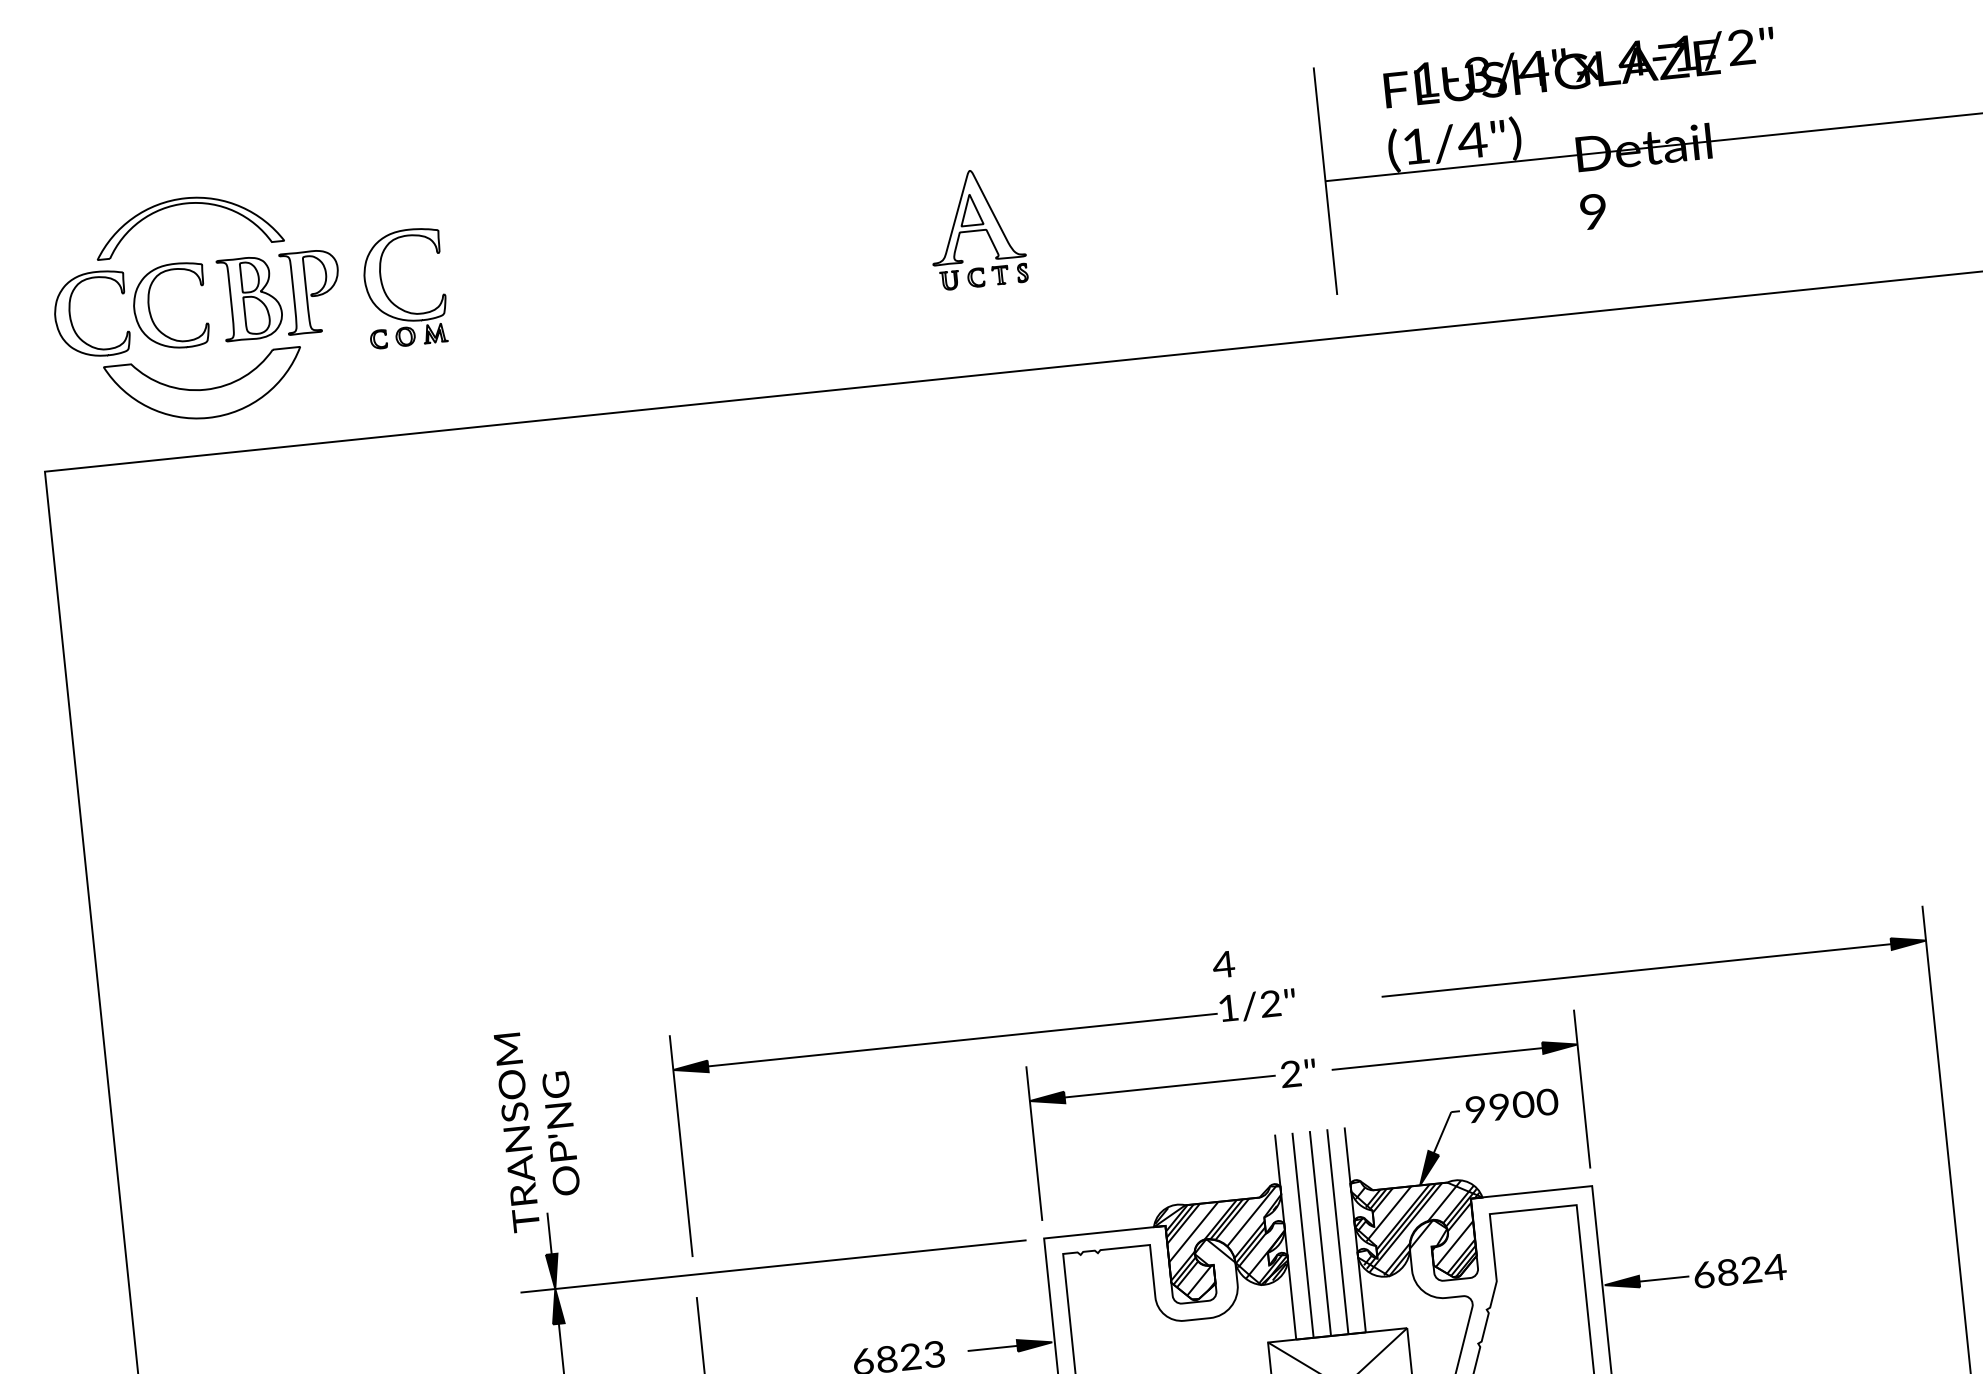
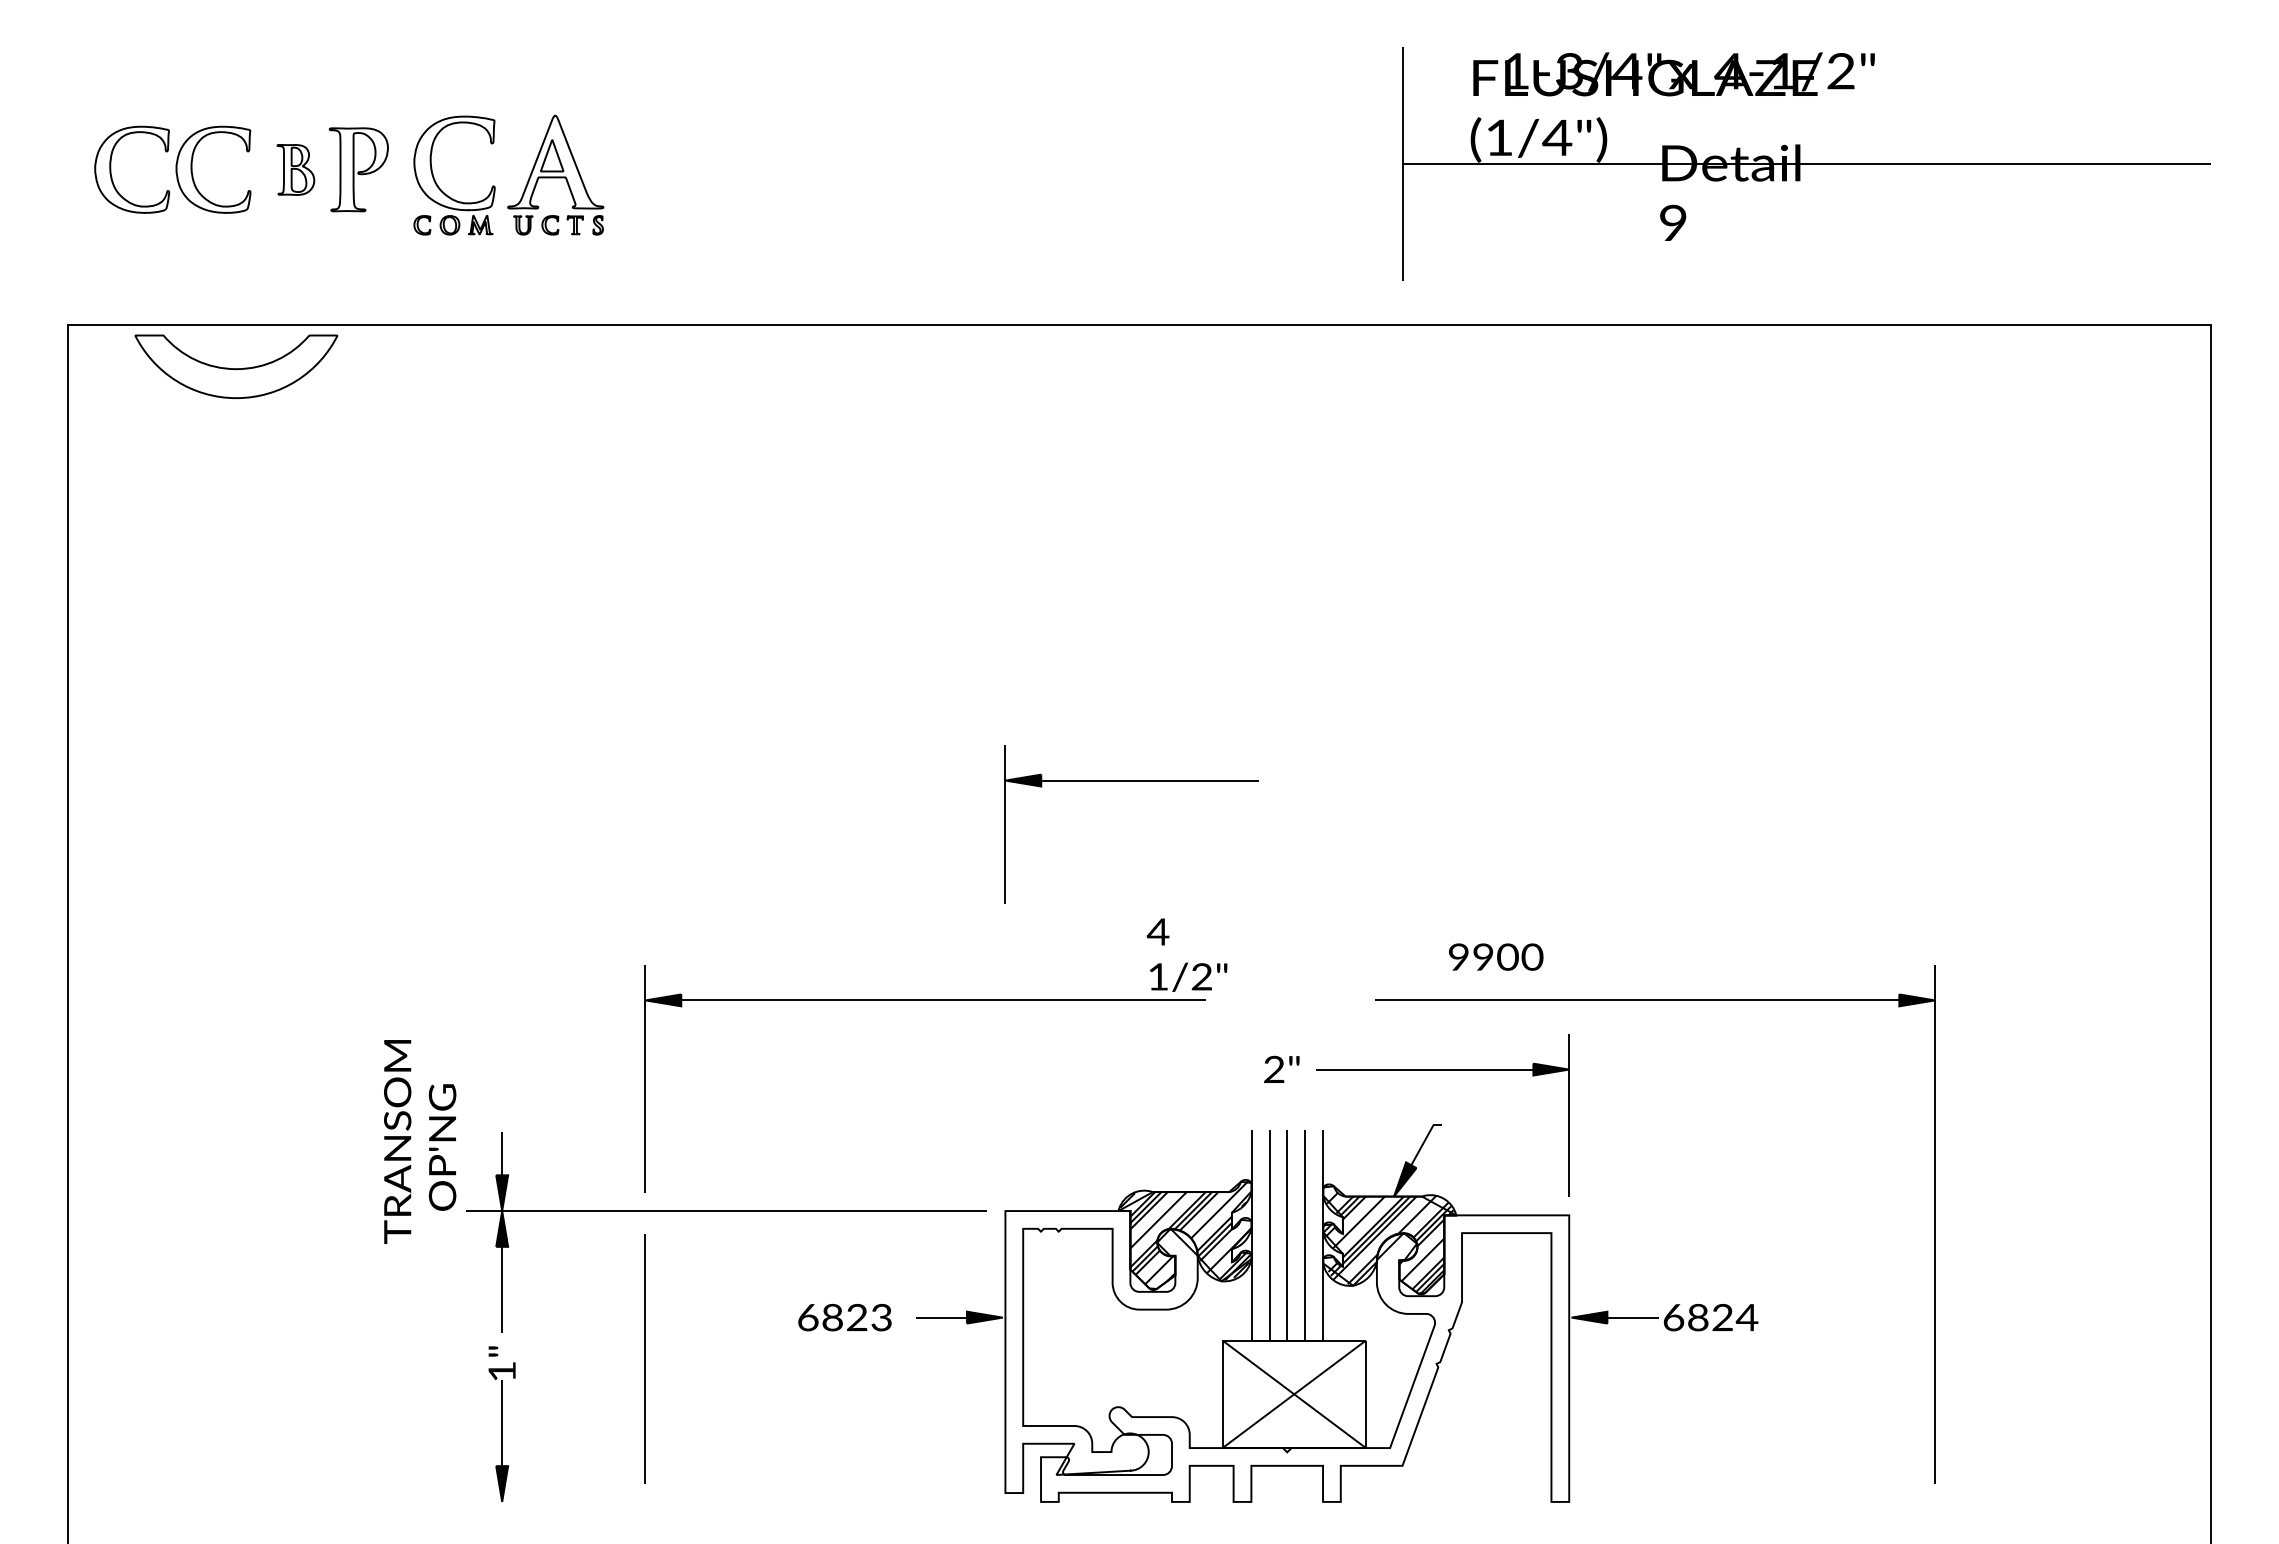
part: (186, 204) -> (240, 67), removed
part: (976, 227) -> (555, 174), moved
part: (249, 298) -> (295, 169), size x0.6
part: (205, 387) -> (236, 366), moved
text: (1253, 983) -> (1186, 954), moved
part: (1152, 1089) -> (1131, 781), moved
text: (1512, 1105) -> (1496, 956), moved
text: (539, 1130) -> (420, 1141), moved

